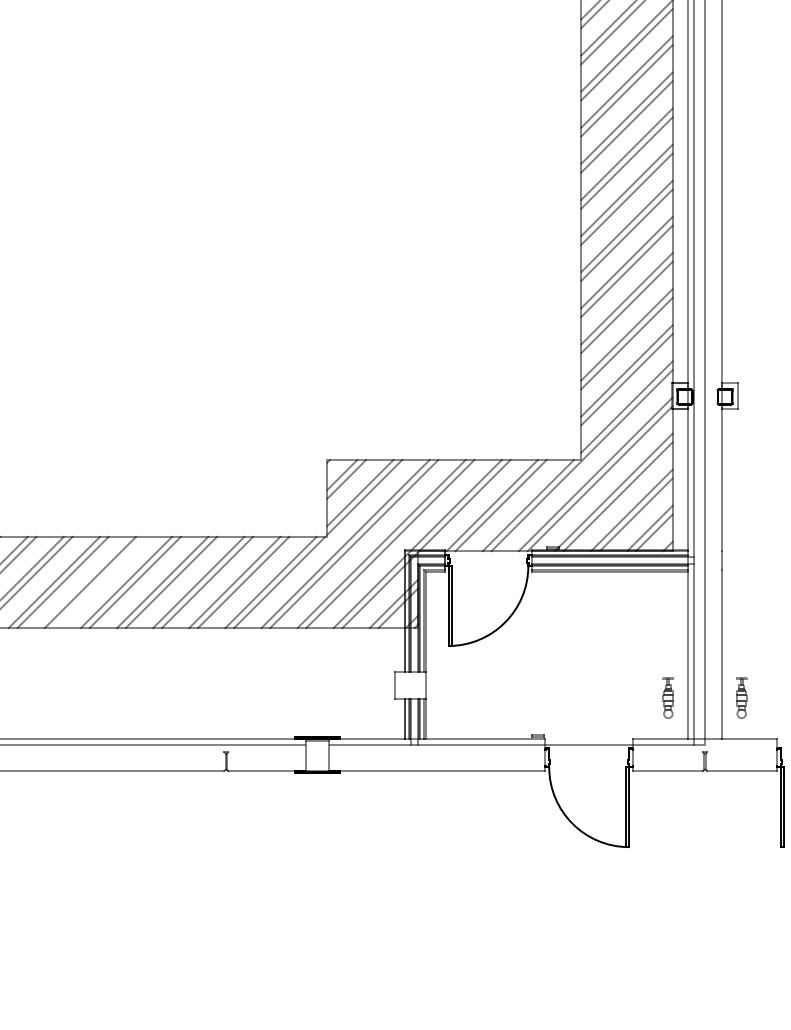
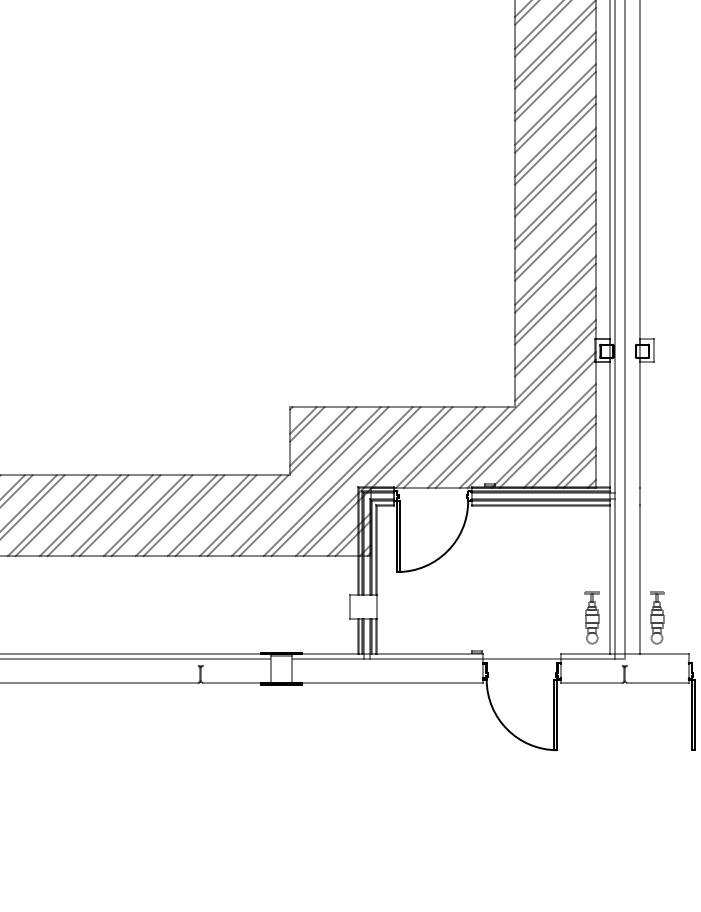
line: (98, 582) -> (87, 515), added
part: (667, 697) -> (591, 617), size x1.43
part: (742, 697) -> (657, 617), size x1.43

